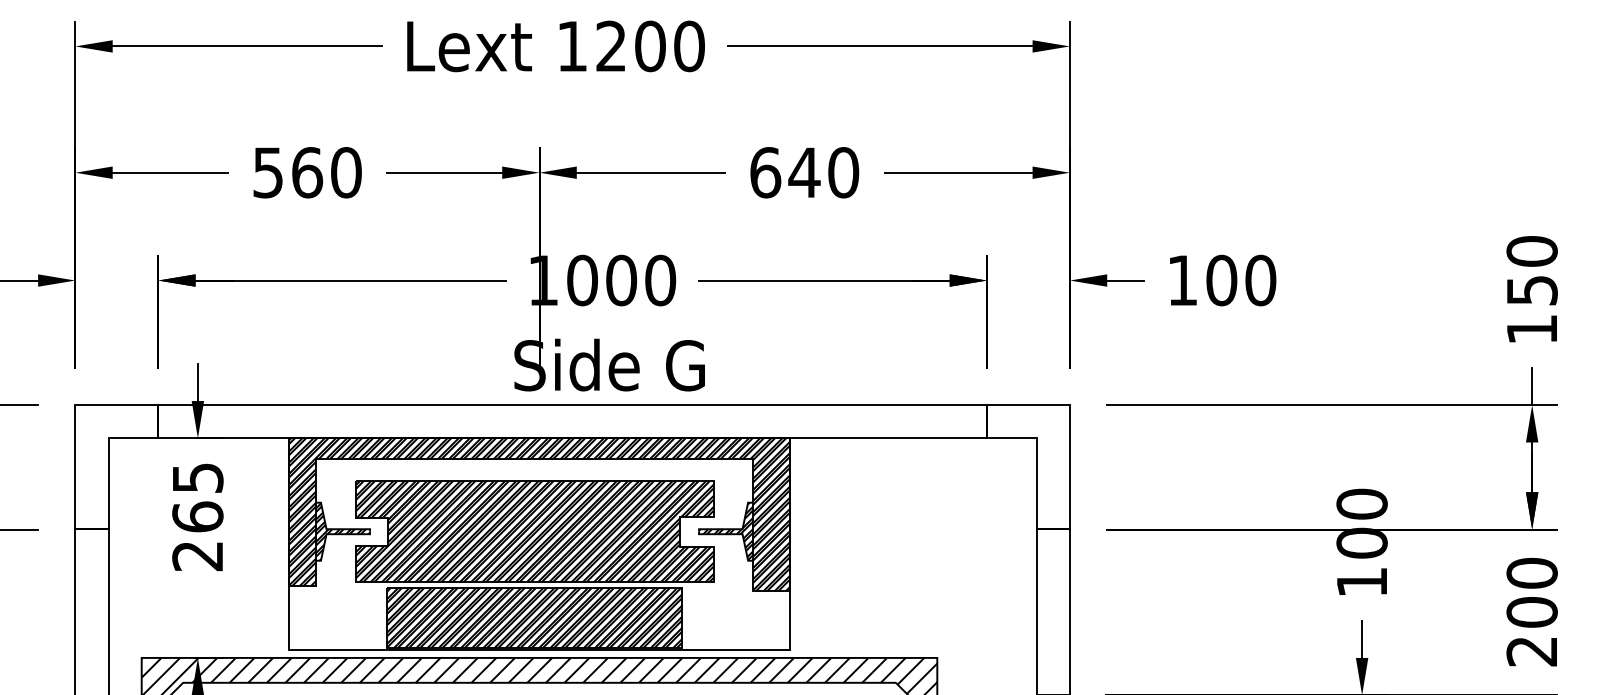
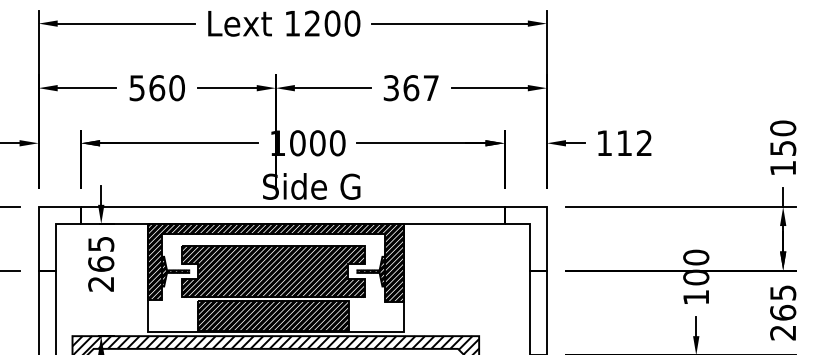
text: (804, 173) -> (411, 88), 640 -> 367
text: (1241, 280) -> (634, 143), 100 -> 112
text: (1532, 592) -> (783, 302), 200 -> 265

